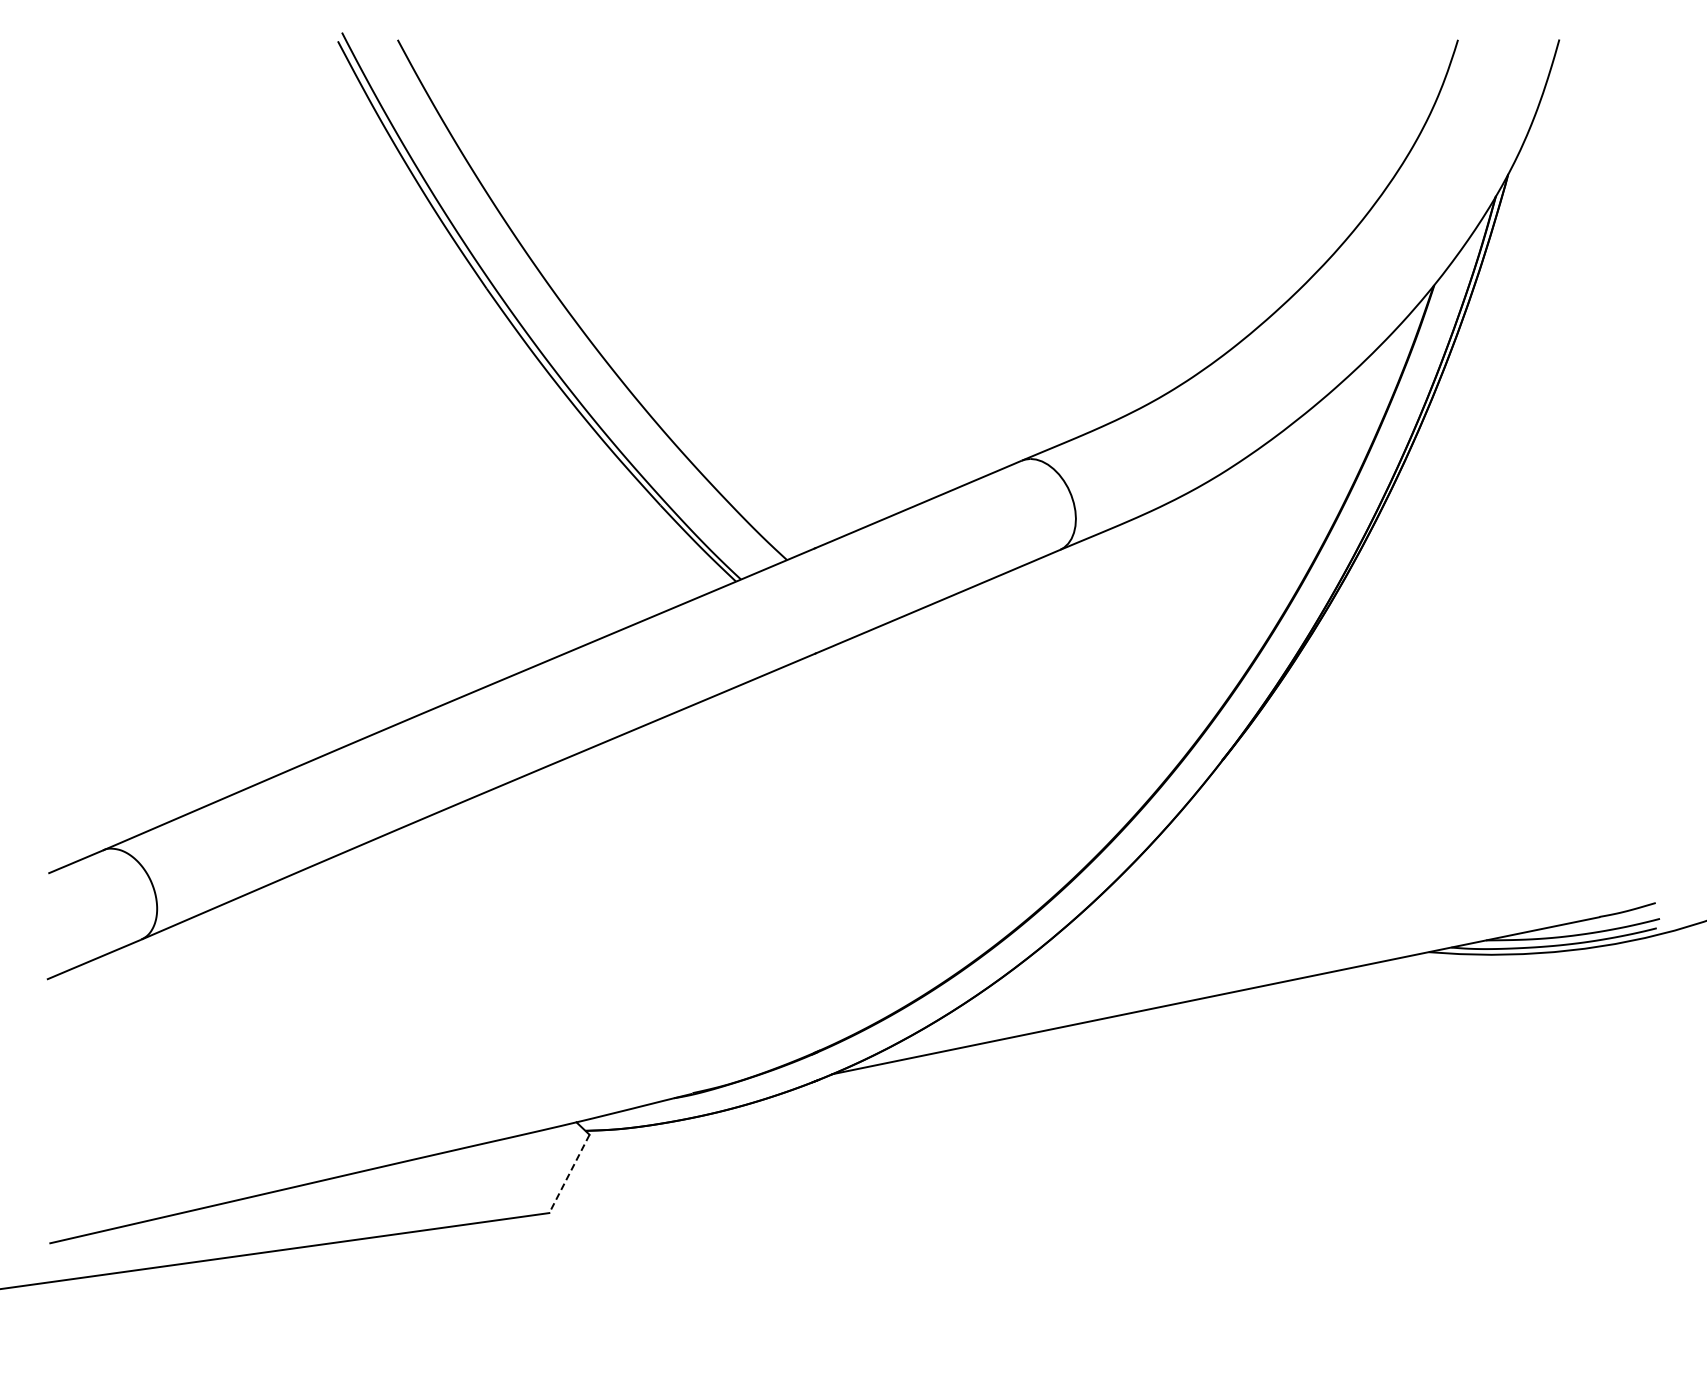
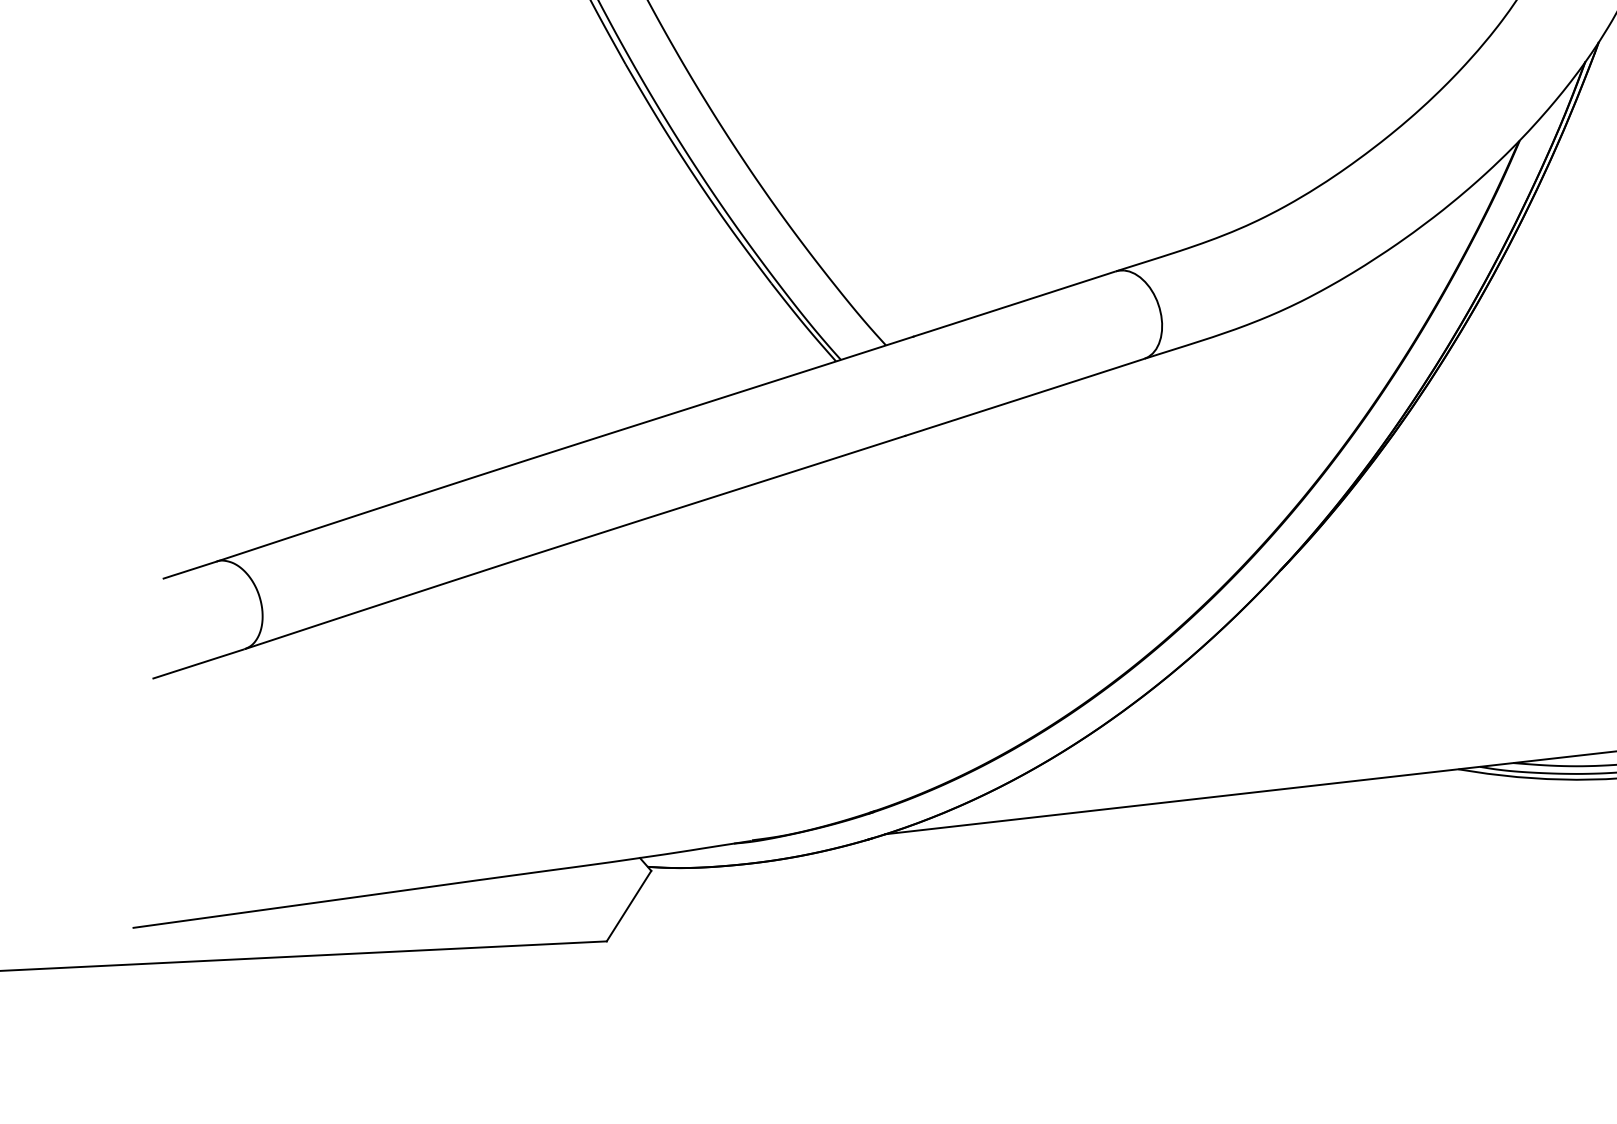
line: (569, 1174) -> (629, 906), dashed -> solid

